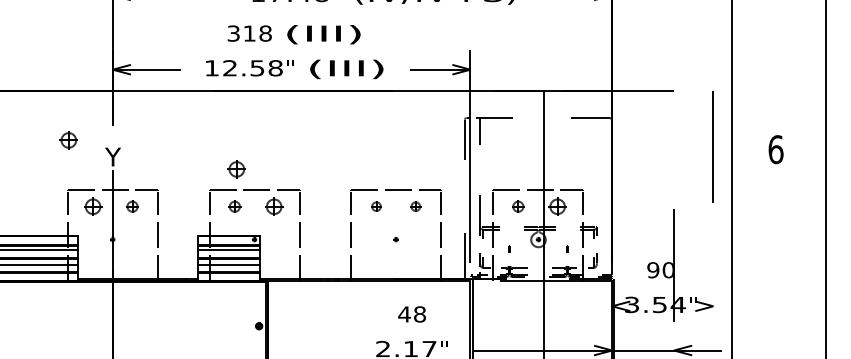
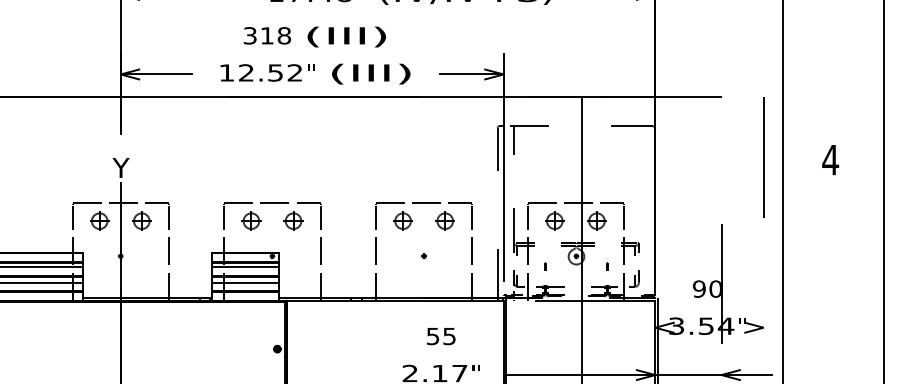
text: (275, 67) -> (294, 72), 12.58 -> 12.52
part: (68, 139) -> (73, 149), removed
text: (775, 149) -> (830, 159), 6 -> 4
part: (236, 168) -> (253, 180), removed
part: (132, 206) -> (141, 220), size x1.43
part: (234, 206) -> (251, 220), size x1.43
part: (375, 206) -> (402, 220), size x1.67
part: (415, 206) -> (444, 220), size x1.67
part: (517, 206) -> (554, 220), size x1.43
text: (412, 314) -> (441, 336), 48 -> 55

